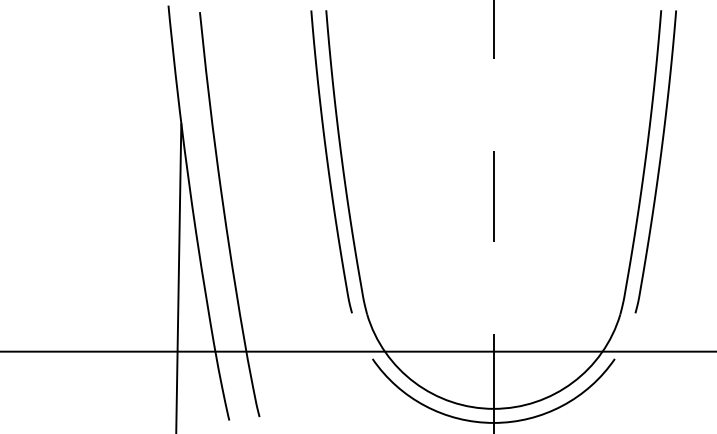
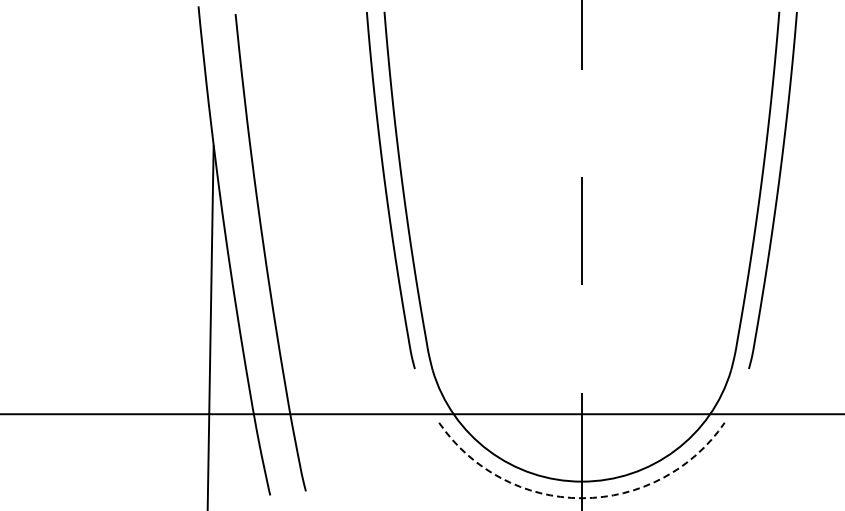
arc: (493, 423) -> (581, 498), solid -> dashed

